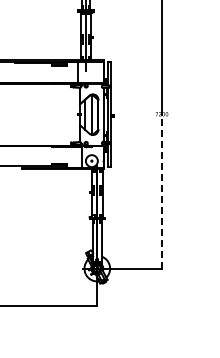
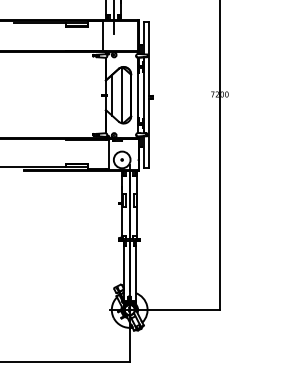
line: (161, 191) -> (219, 202), dashed -> solid

